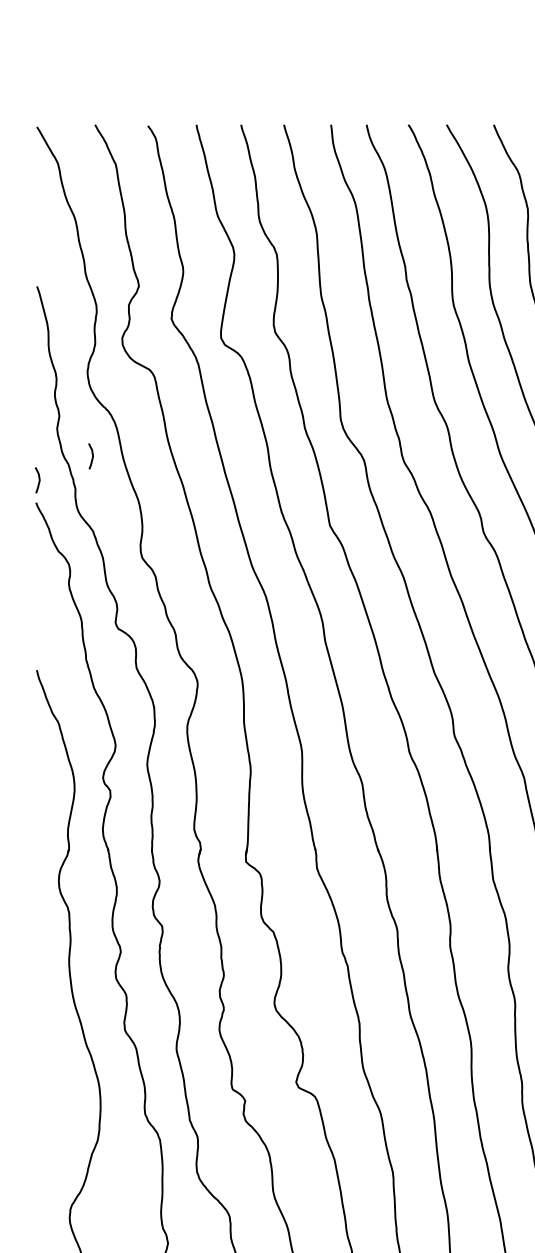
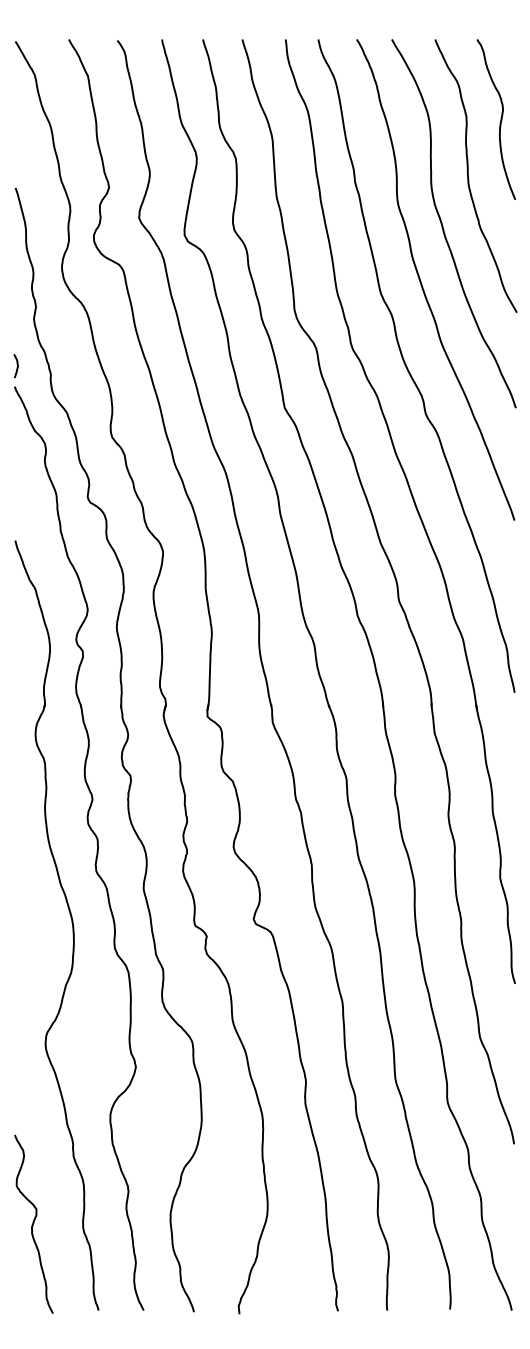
curve: (91, 457) -> (65, 345), removed

